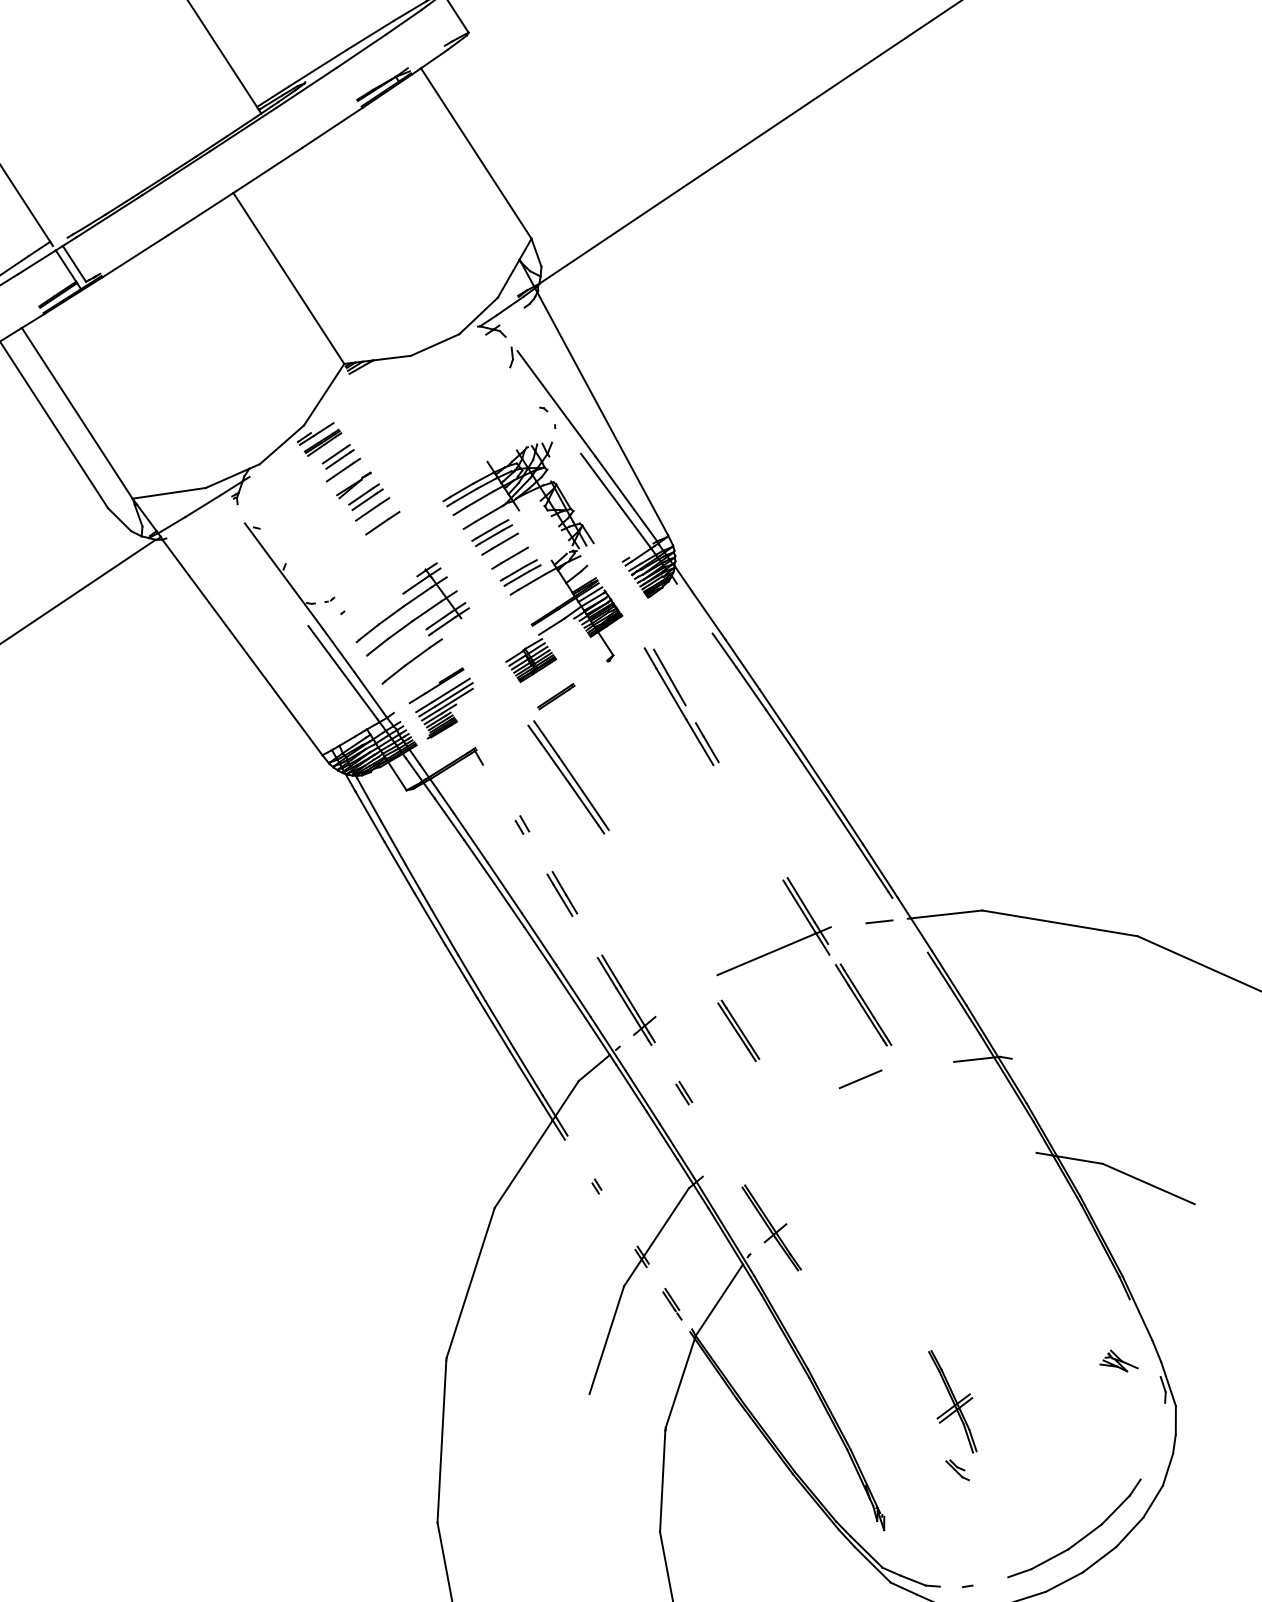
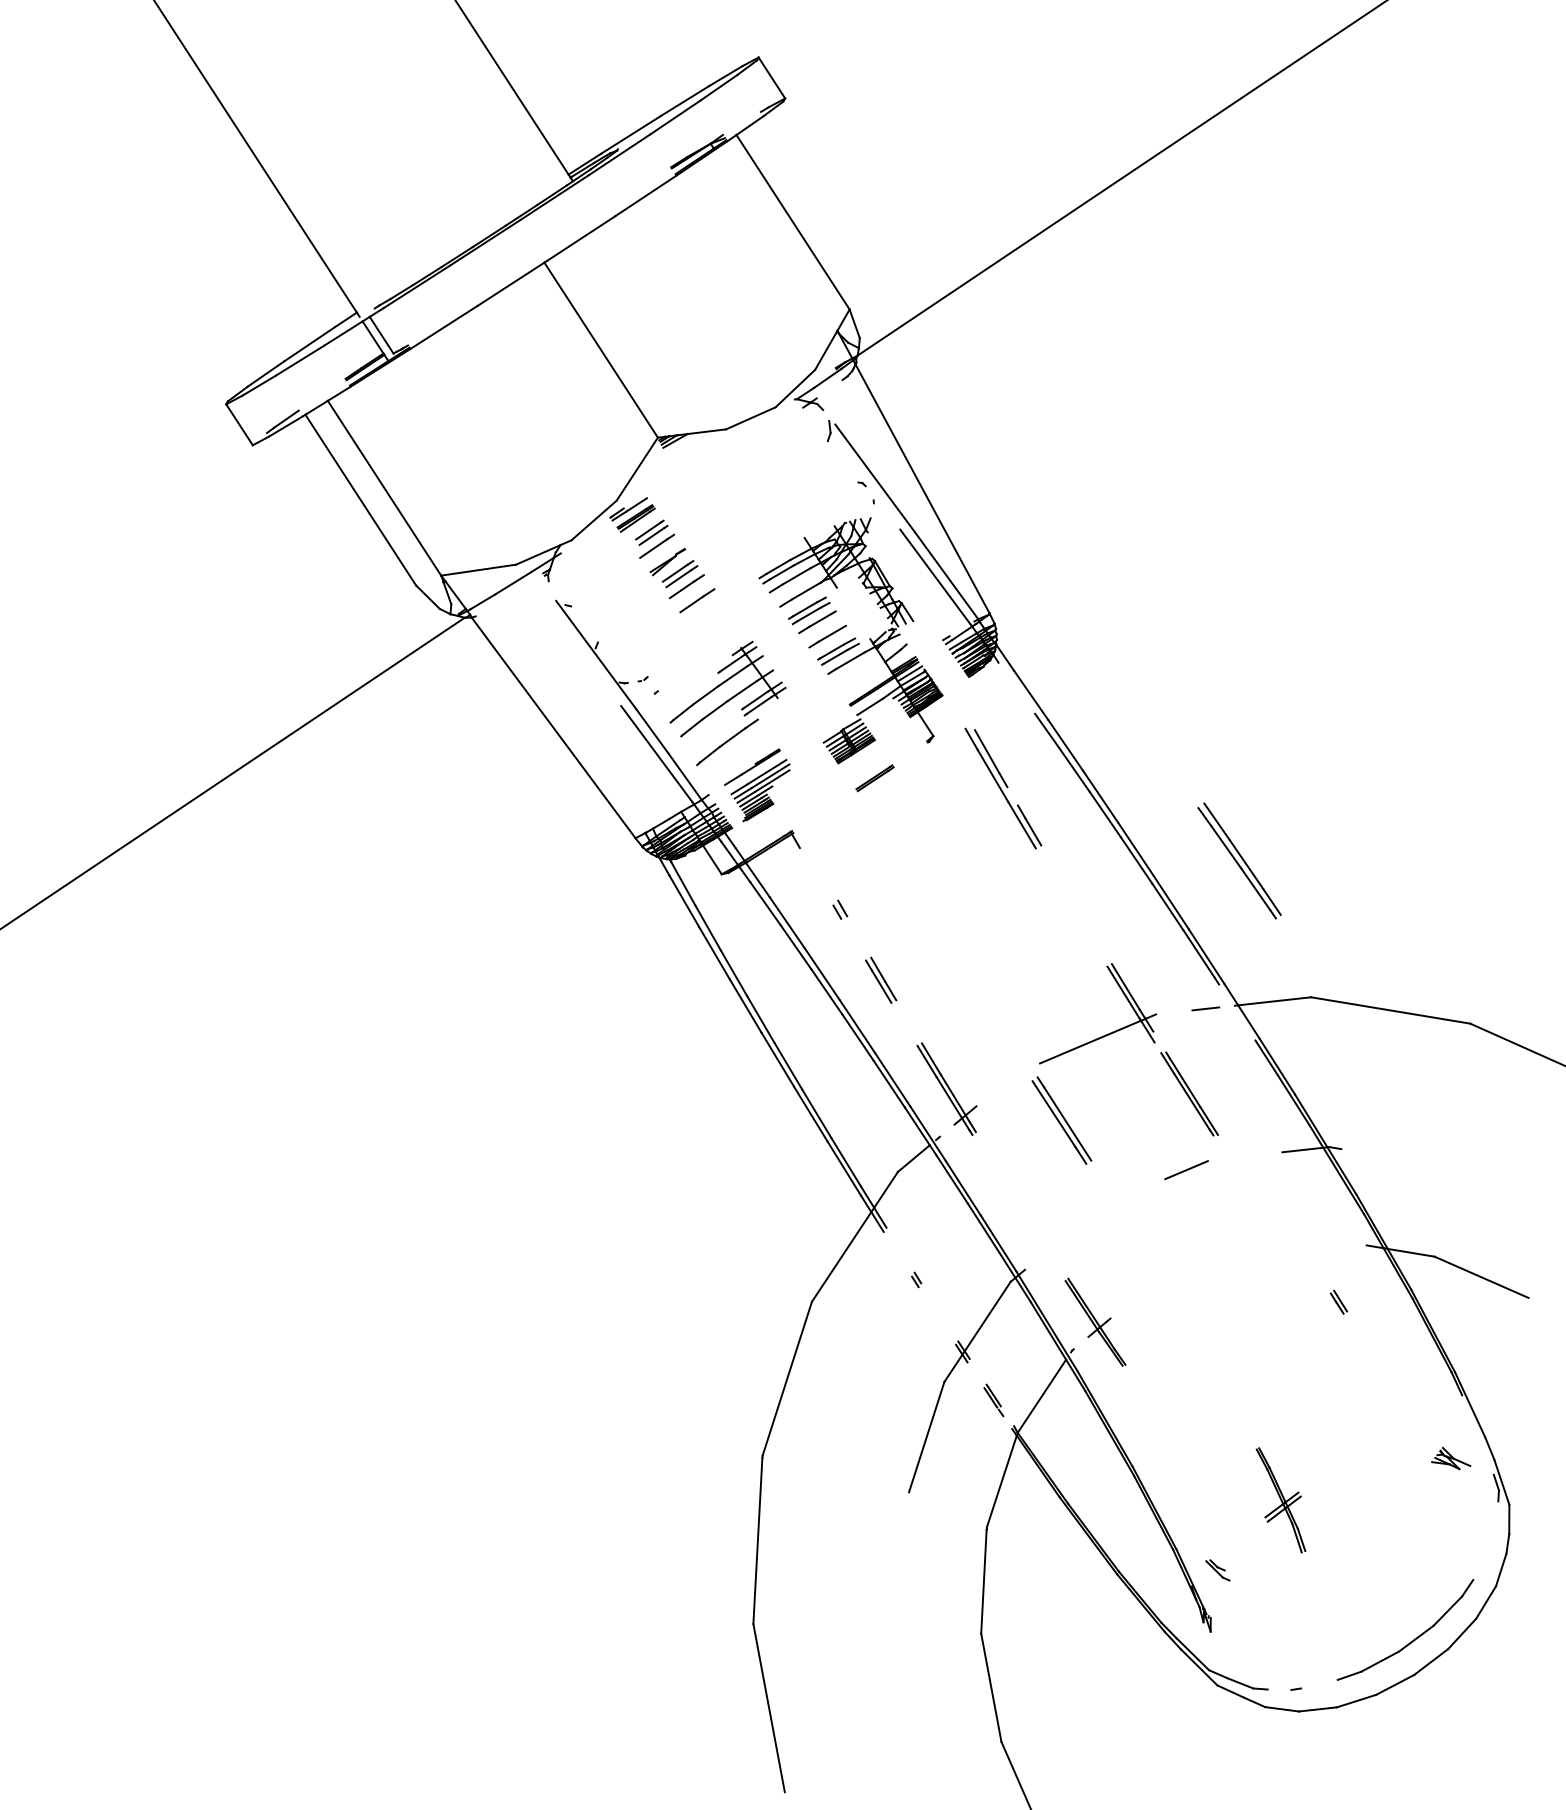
part: (568, 776) -> (1239, 860), moved
part: (738, 1030) -> (1061, 1120), size x1.4
part: (683, 1092) -> (1338, 1301), moved
part: (957, 1470) -> (1217, 1570), moved

